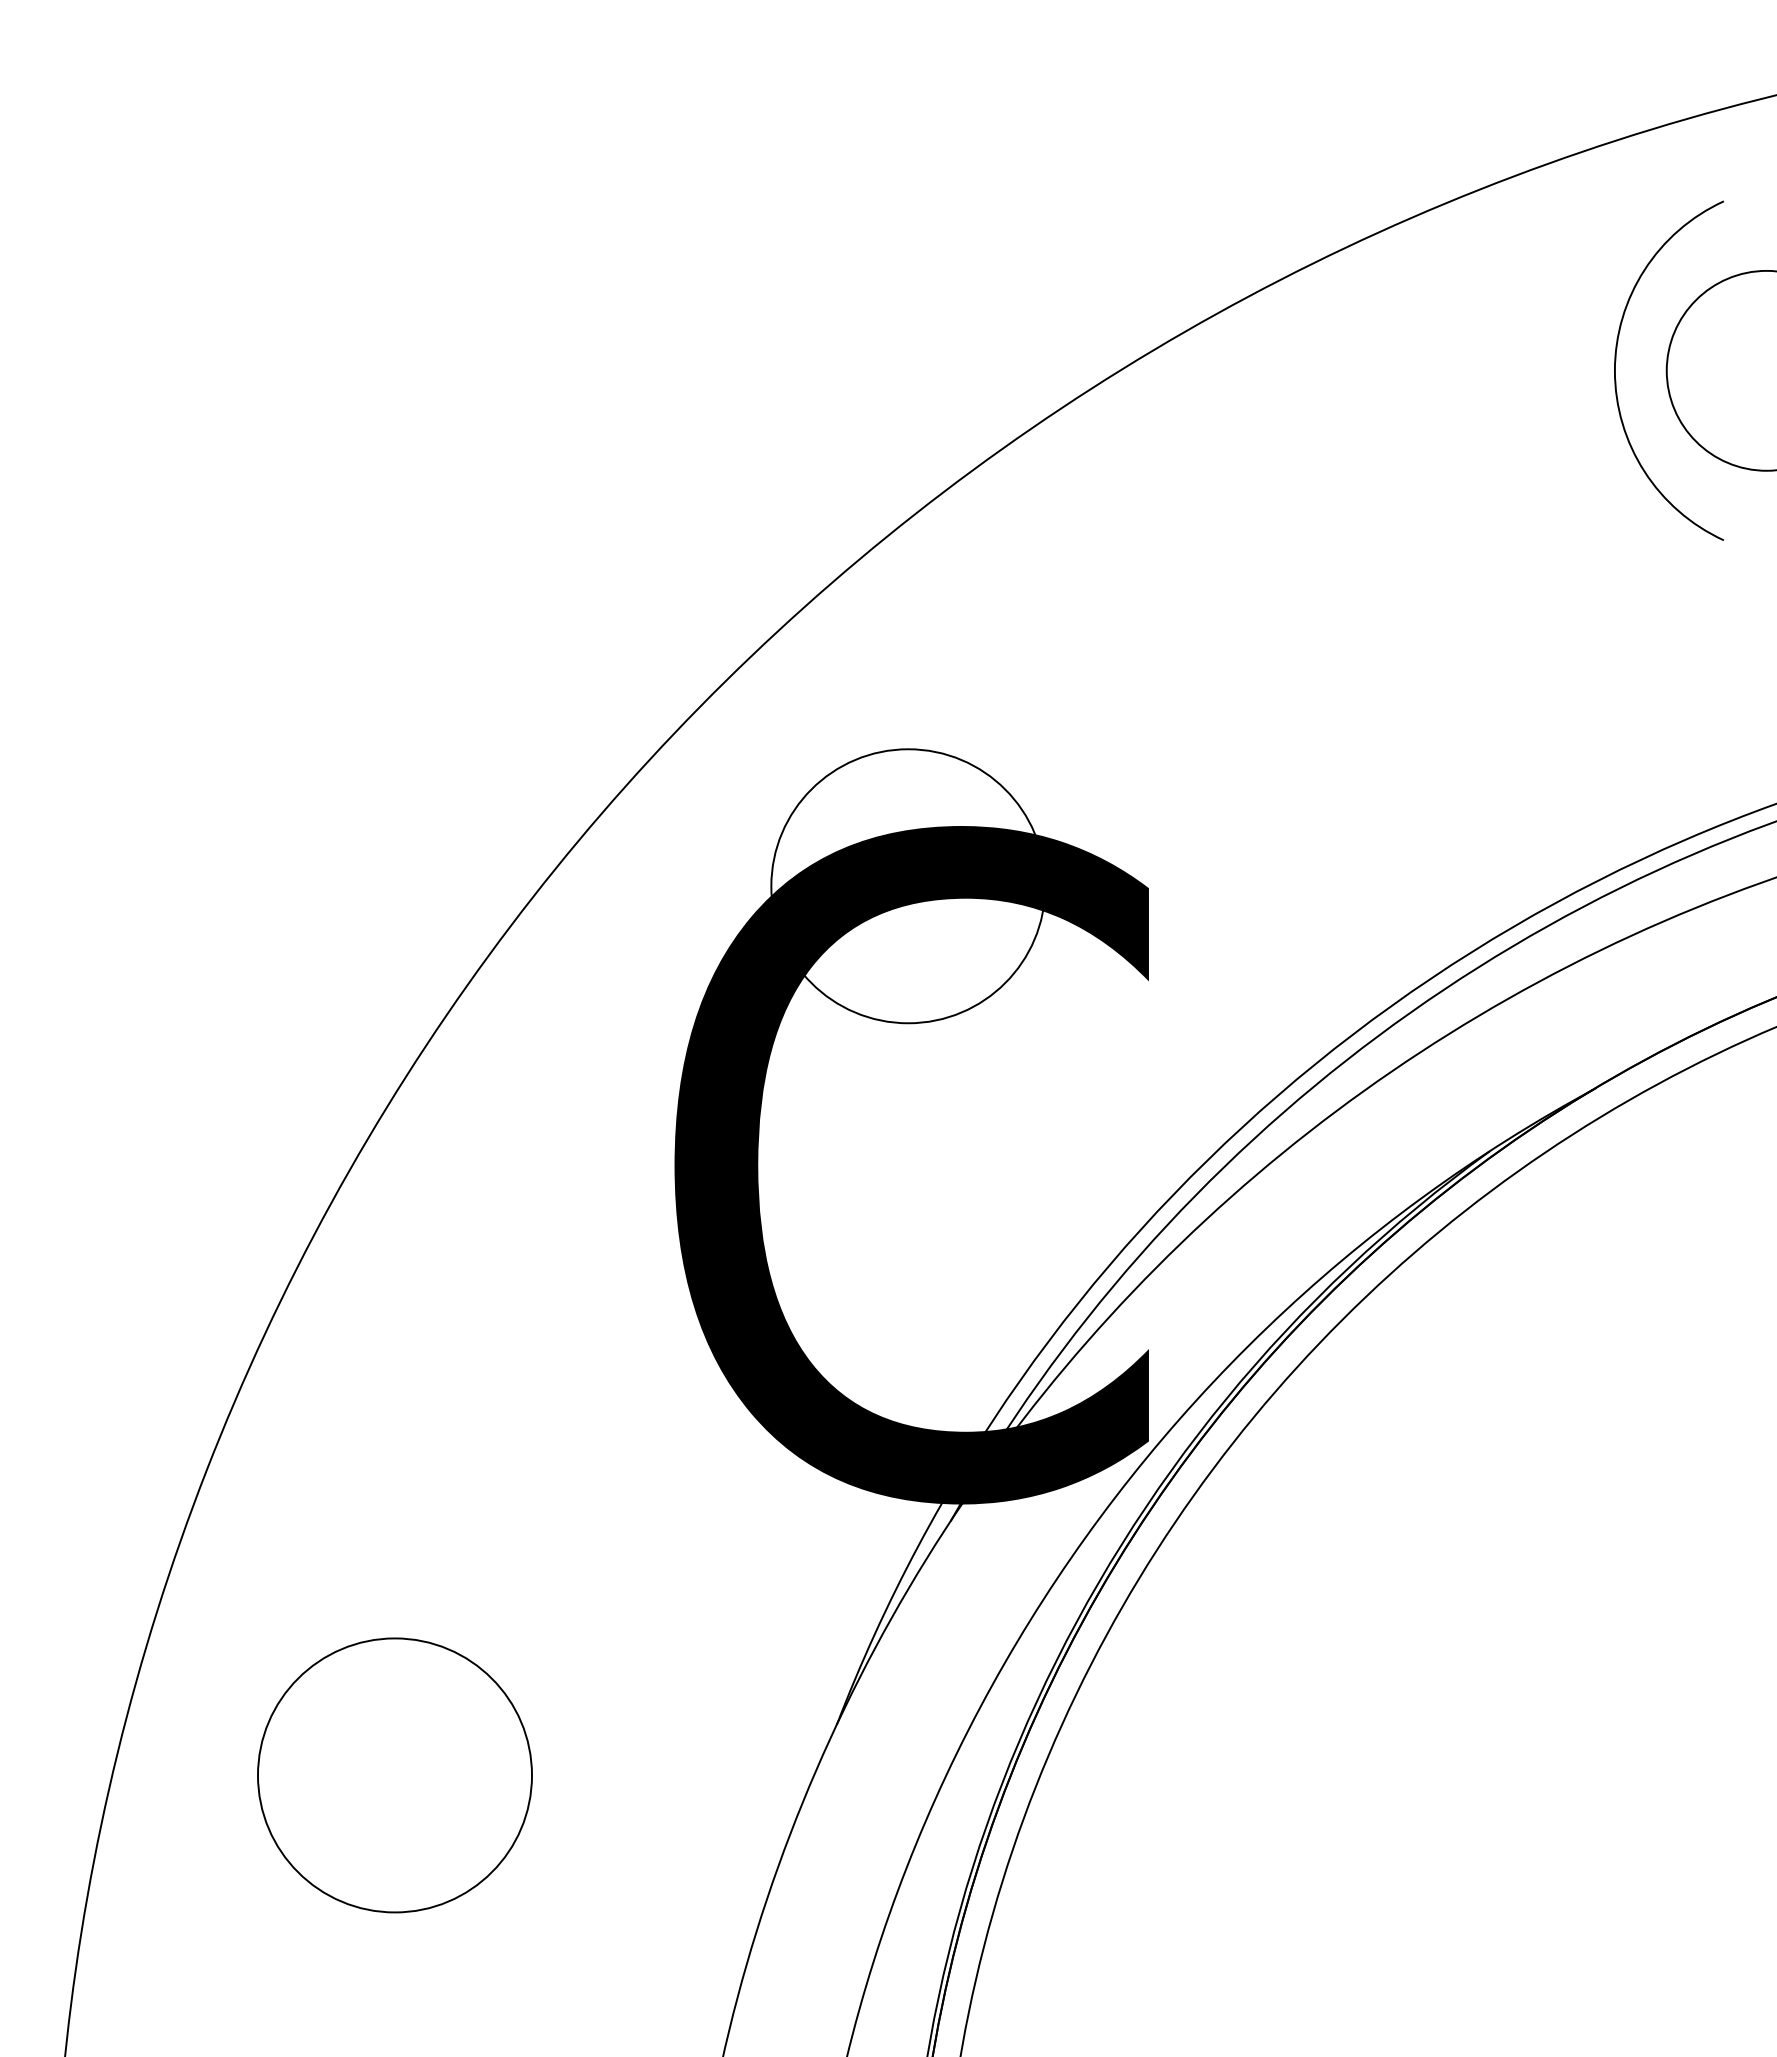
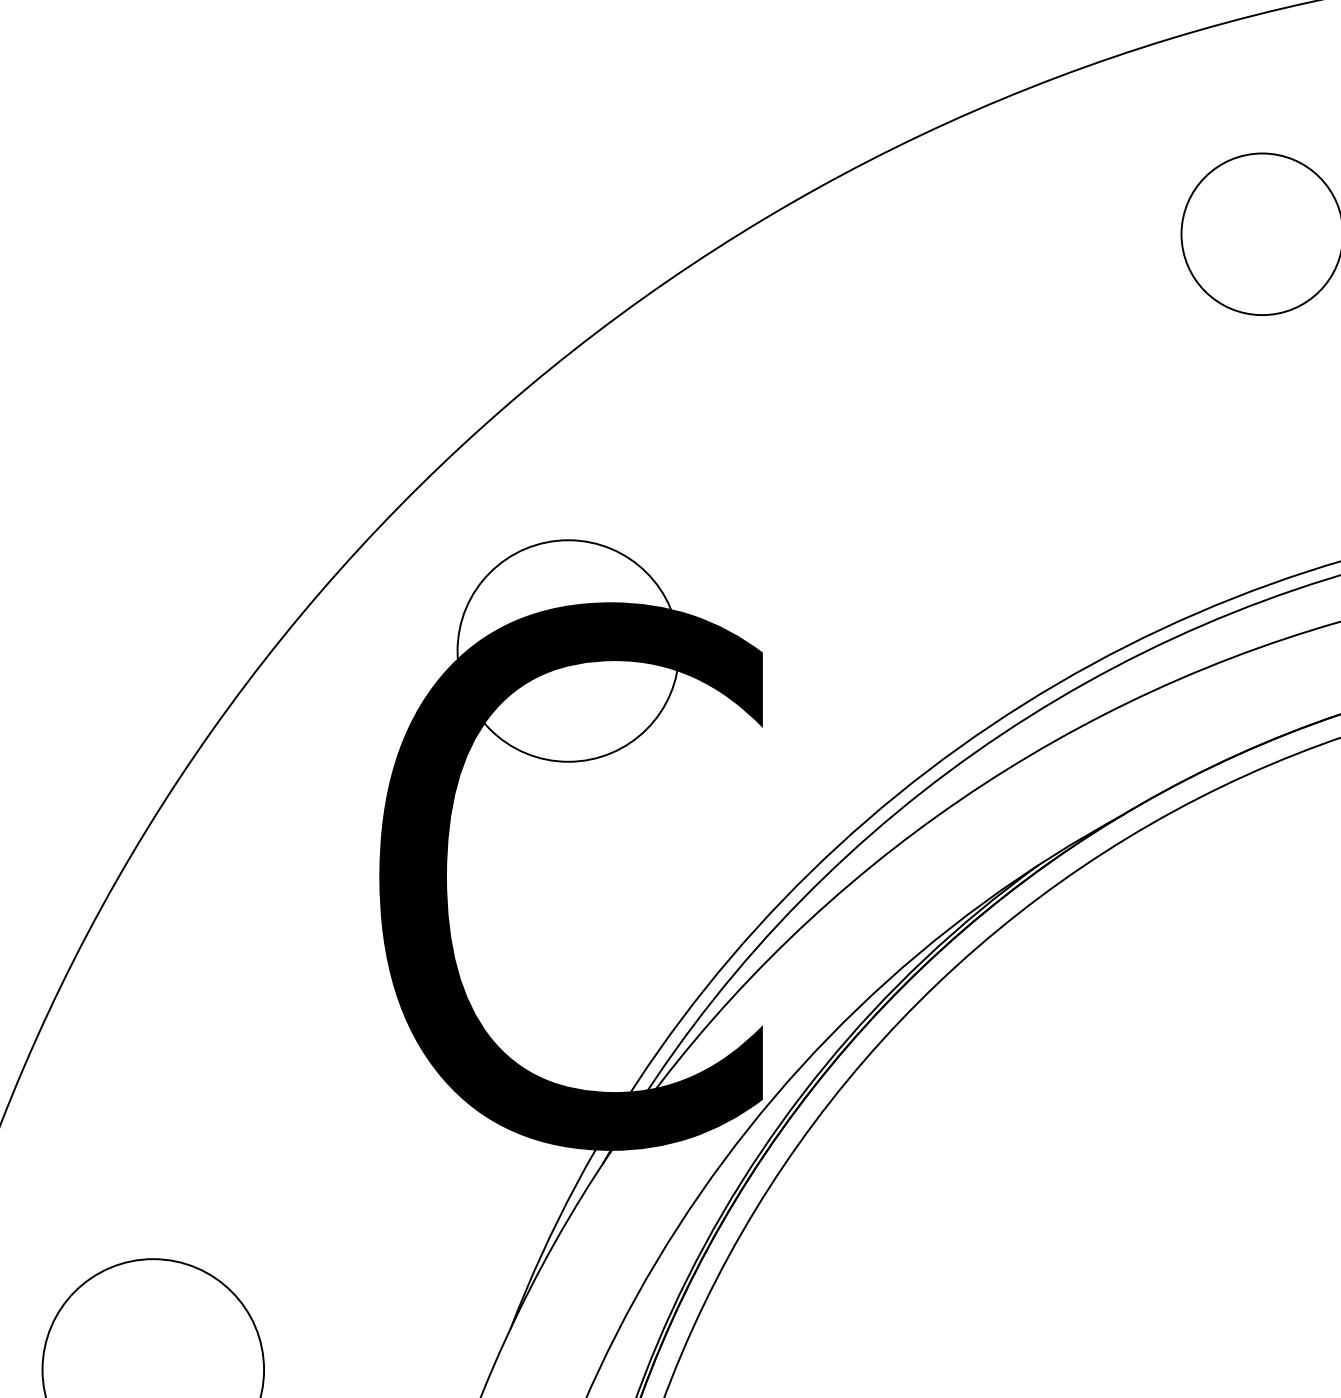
arc: (1616, 361) -> (1140, 226), removed

